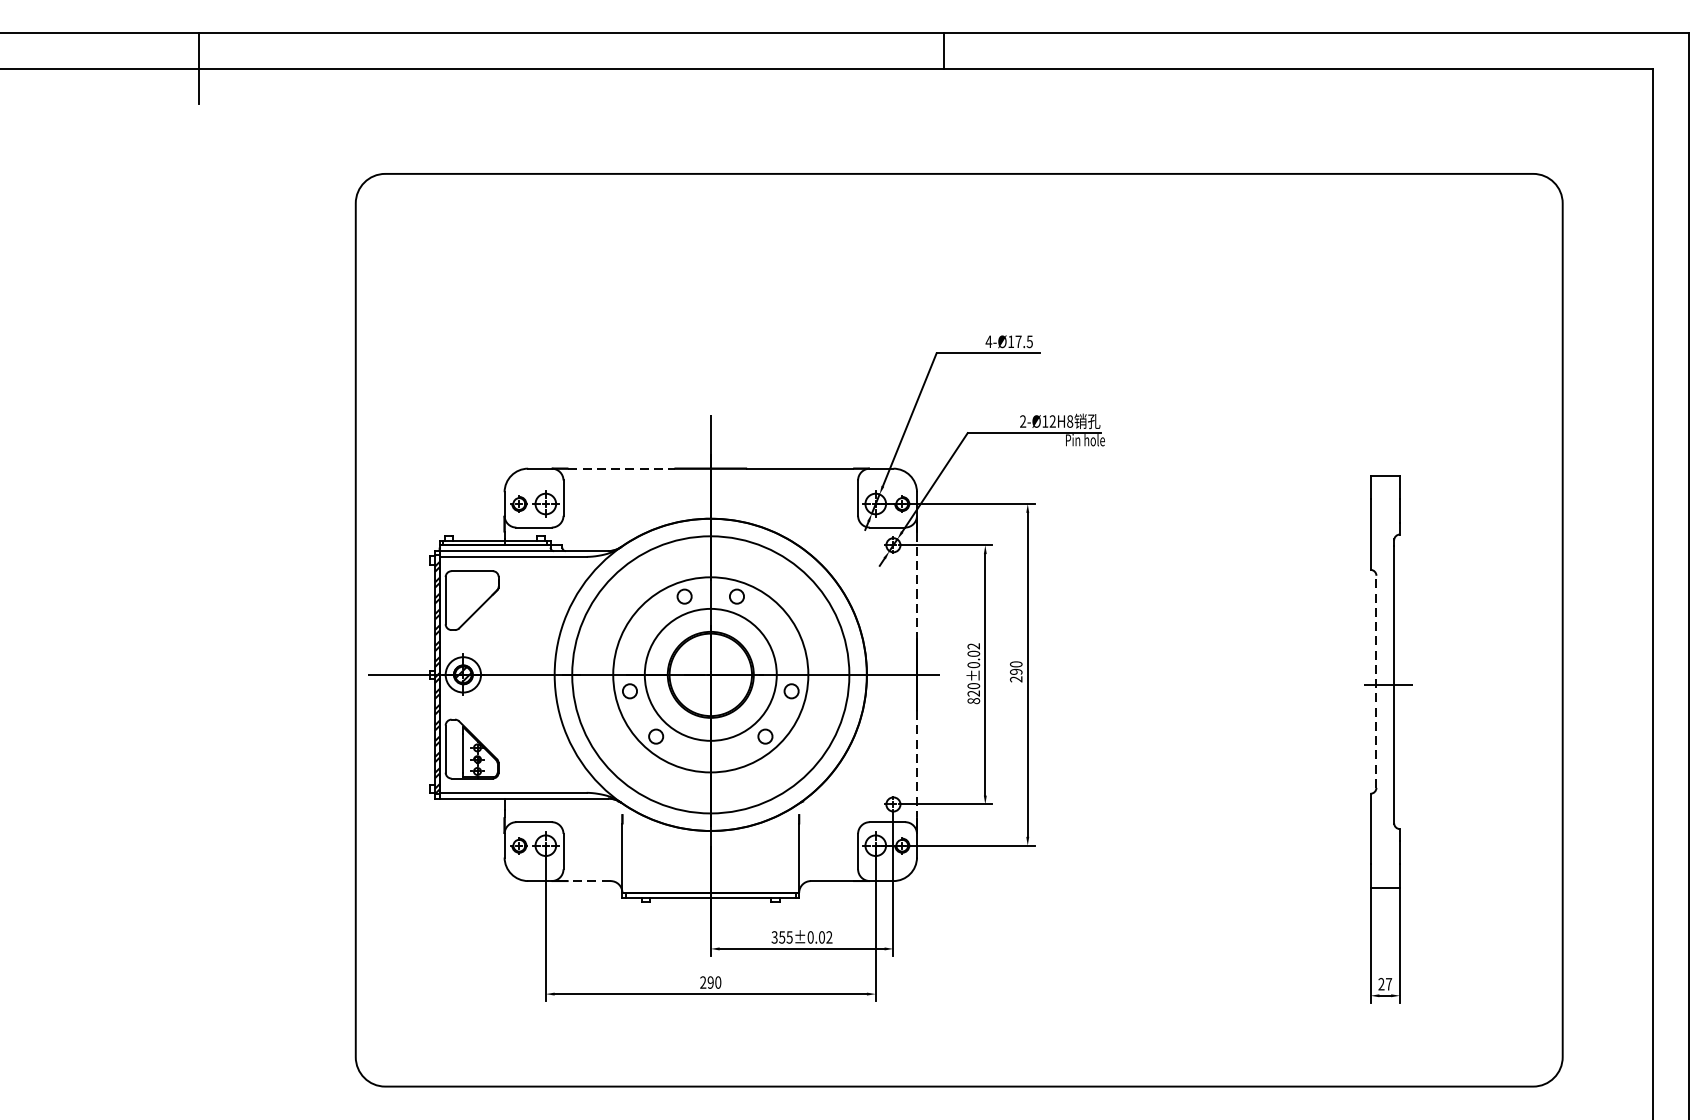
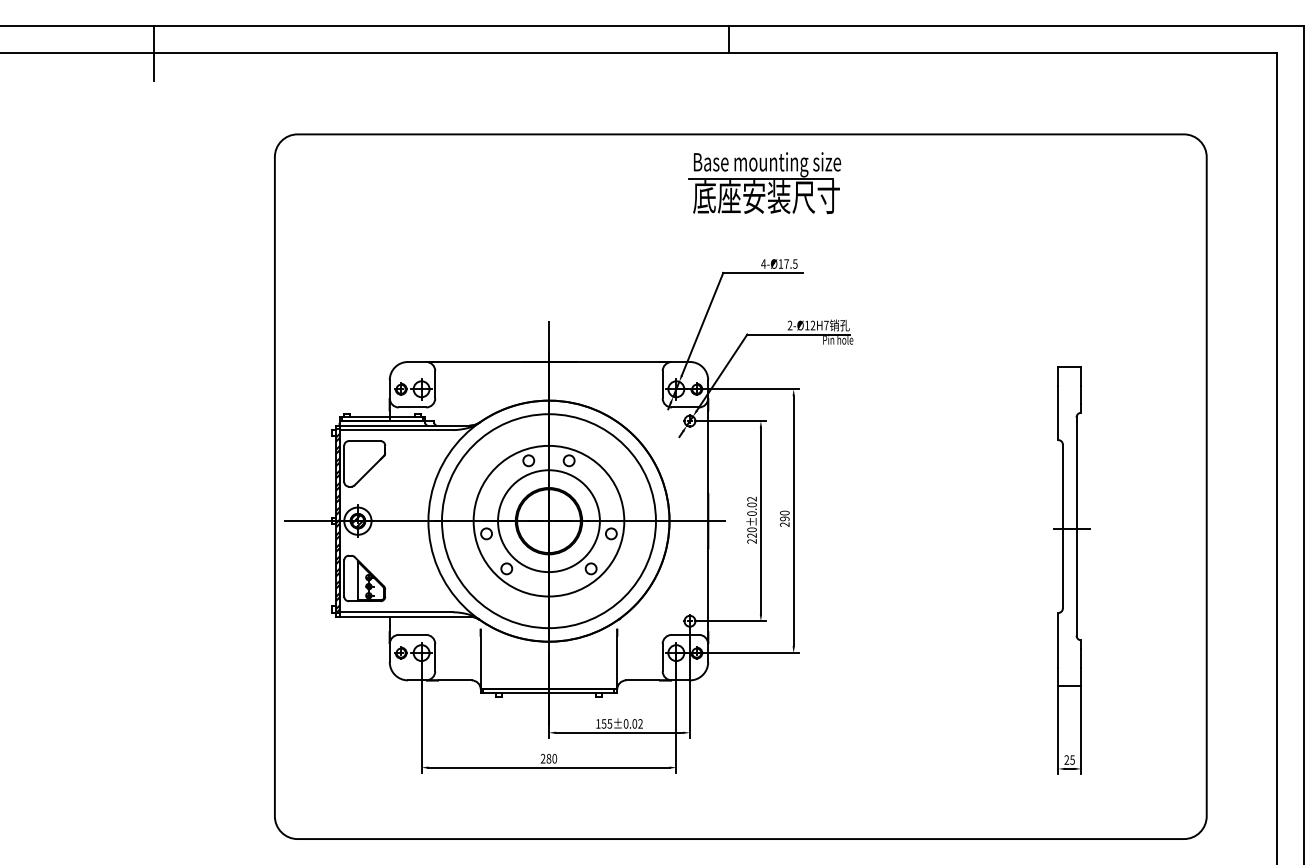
part: (989, 236) -> (764, 182), added
text: (1070, 421) -> (826, 325), H8 -> H7
line: (620, 468) -> (479, 361), dashed -> solid
line: (917, 585) -> (708, 452), dashed -> solid
line: (1375, 681) -> (1062, 526), dashed -> solid
text: (973, 701) -> (751, 541), 820 -> 220
line: (917, 764) -> (708, 590), dashed -> solid
line: (588, 881) -> (454, 680), dashed -> solid
text: (774, 936) -> (598, 723), 355 -> 155
text: (710, 982) -> (548, 758), 290 -> 280
text: (1388, 983) -> (1072, 759), 27 -> 25

